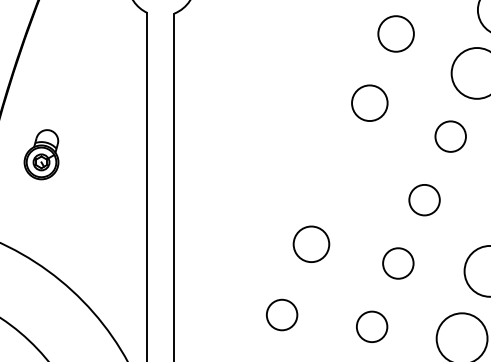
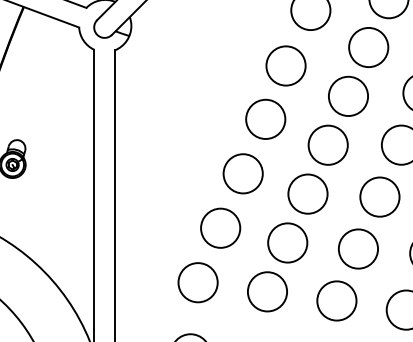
circle: (395, 33) -> (285, 65), size x1.43
circle: (369, 102) -> (265, 118), size x1.43
circle: (449, 135) -> (327, 144), size x1.67
circle: (339, 173) -> (242, 173), added
circle: (423, 199) -> (307, 193), size x1.67
circle: (311, 243) -> (220, 227), size x1.43
circle: (398, 262) -> (287, 242), size x1.67
circle: (281, 314) -> (197, 282), size x1.67
circle: (372, 326) -> (267, 291), size x1.67

